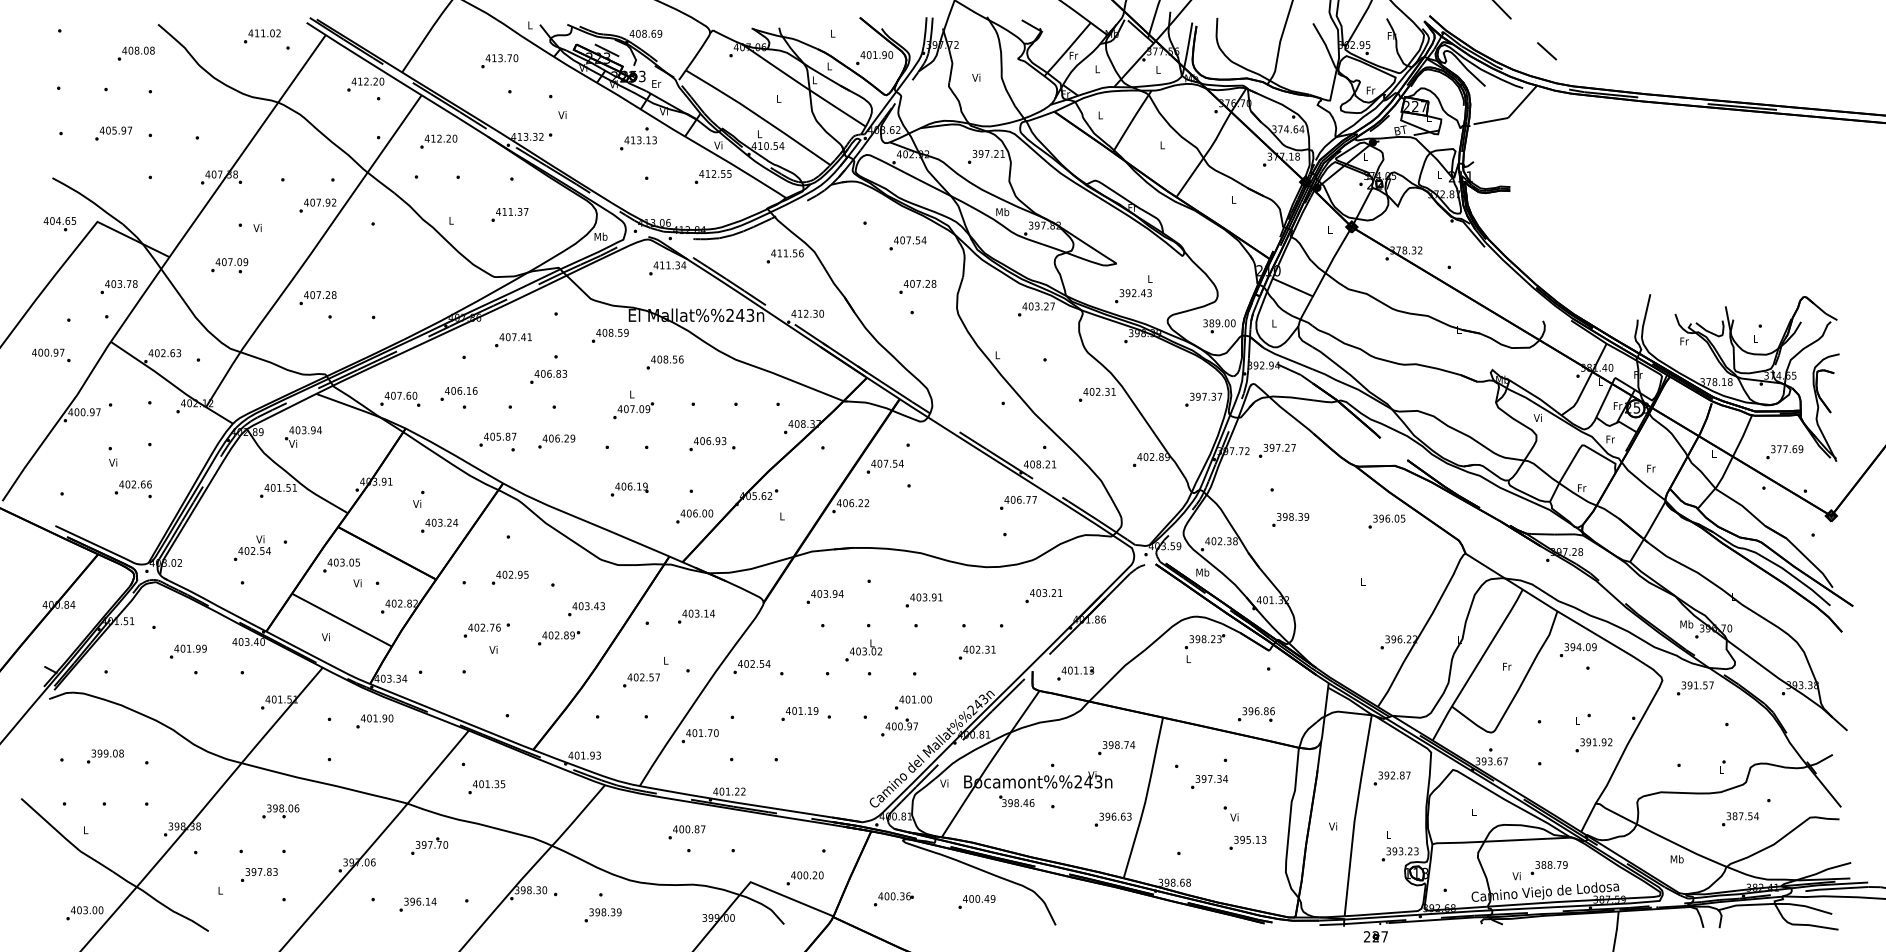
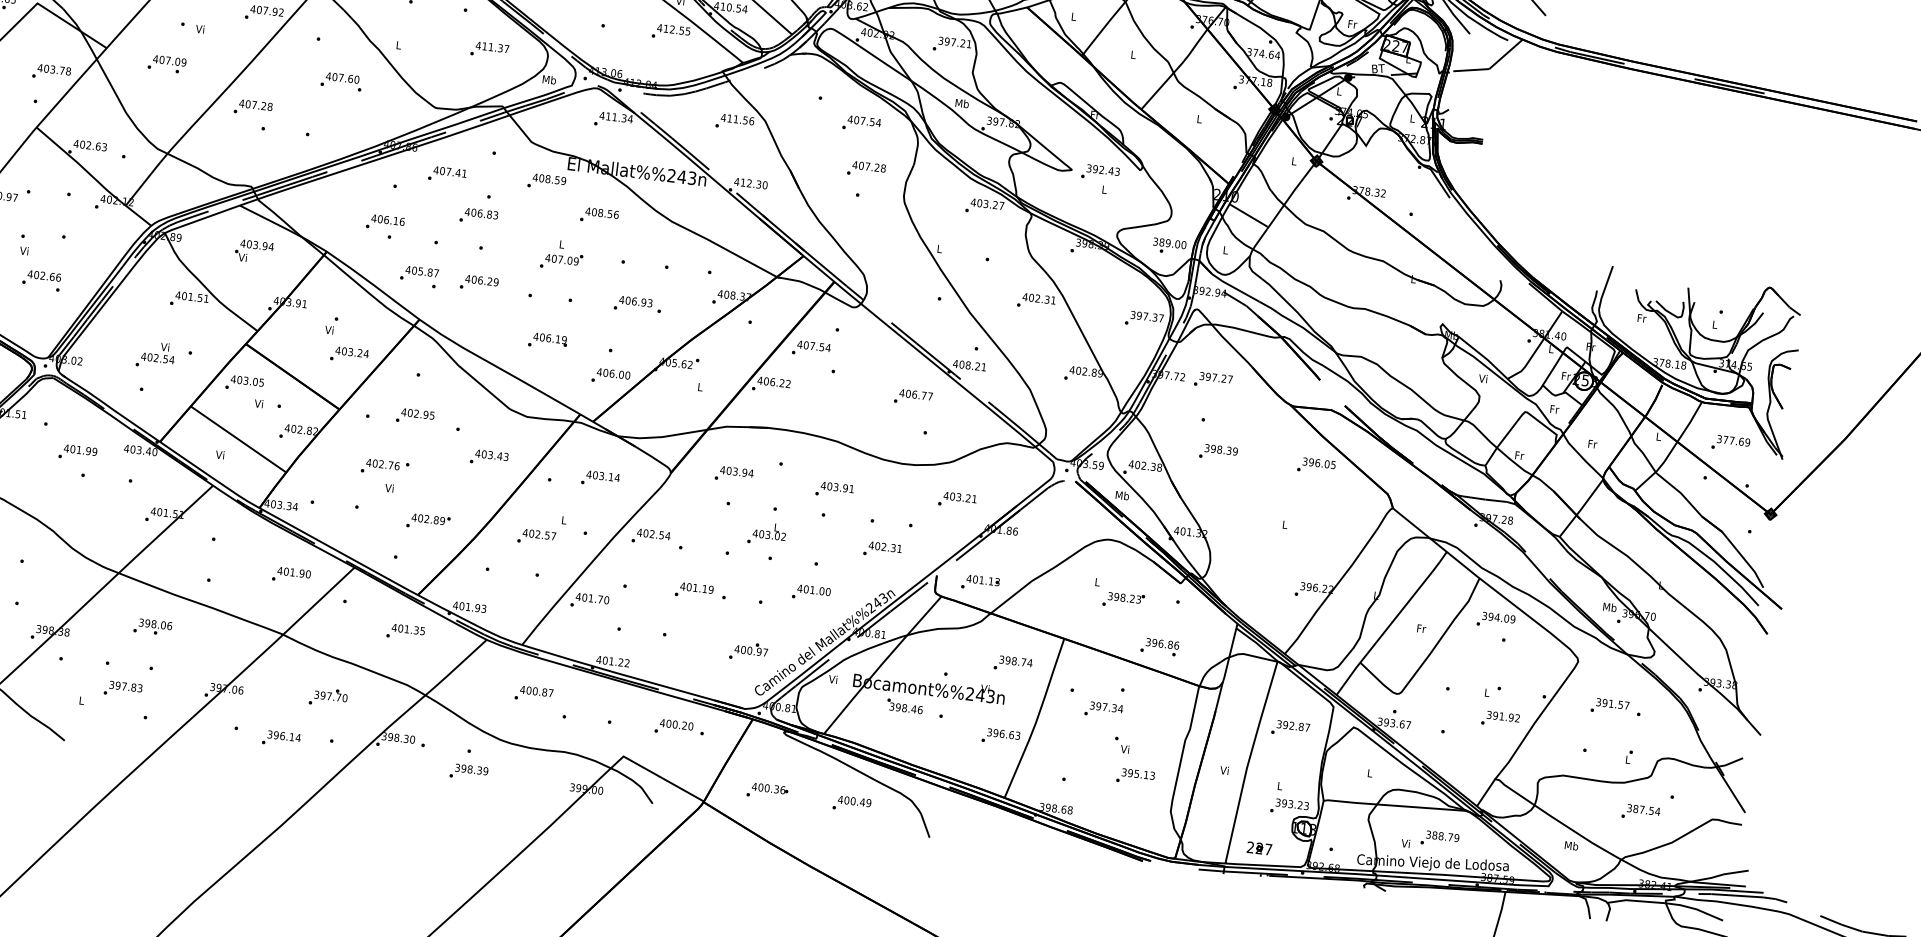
text: (509, 214) -> (489, 49), moved
text: (1133, 296) -> (1100, 173), moved
text: (400, 398) -> (341, 80), moved
text: (303, 436) -> (254, 251), moved
text: (1018, 502) -> (913, 397), moved
text: (559, 638) -> (428, 522), moved
text: (1204, 641) -> (1123, 600), moved
text: (1695, 688) -> (1610, 706), moved
text: (374, 721) -> (291, 575), moved
text: (899, 727) -> (748, 651), moved
text: (486, 787) -> (405, 632), moved
text: (686, 832) -> (533, 694), moved
text: (429, 845) -> (328, 696), moved
text: (804, 878) -> (673, 727), moved
part: (1375, 936) -> (1259, 848), moved

